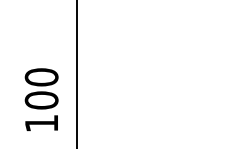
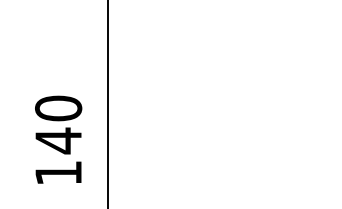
text: (41, 100) -> (58, 140), 100 -> 140

